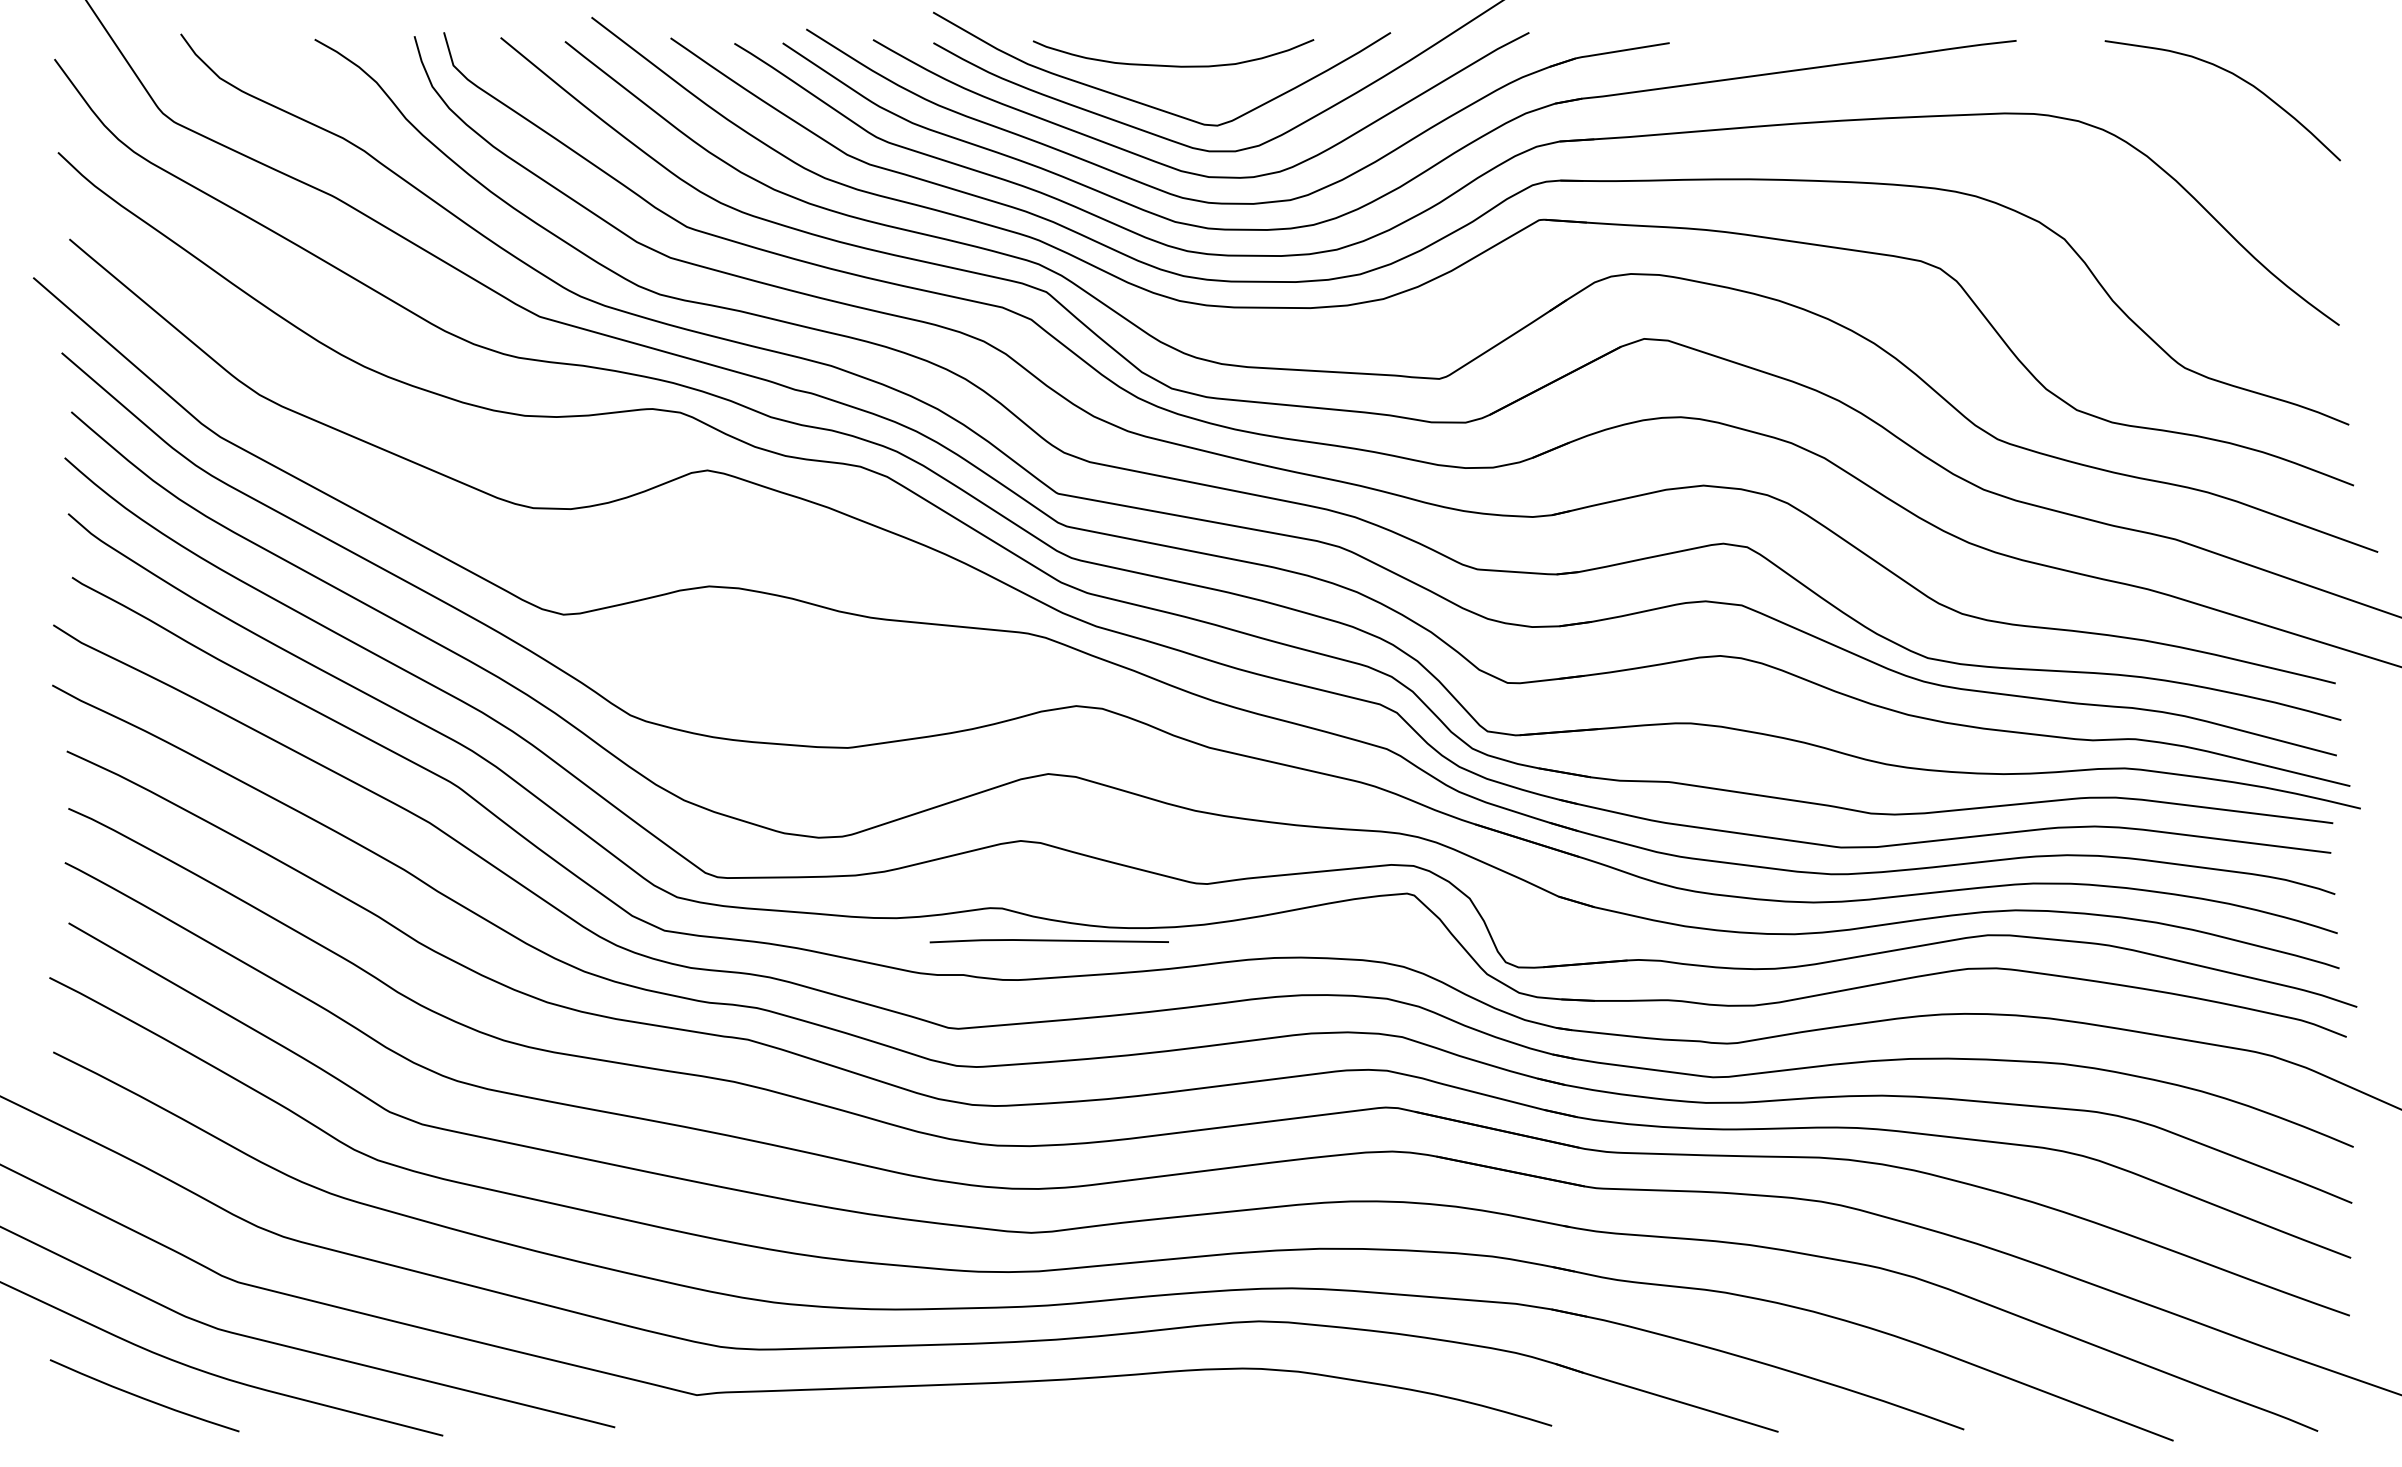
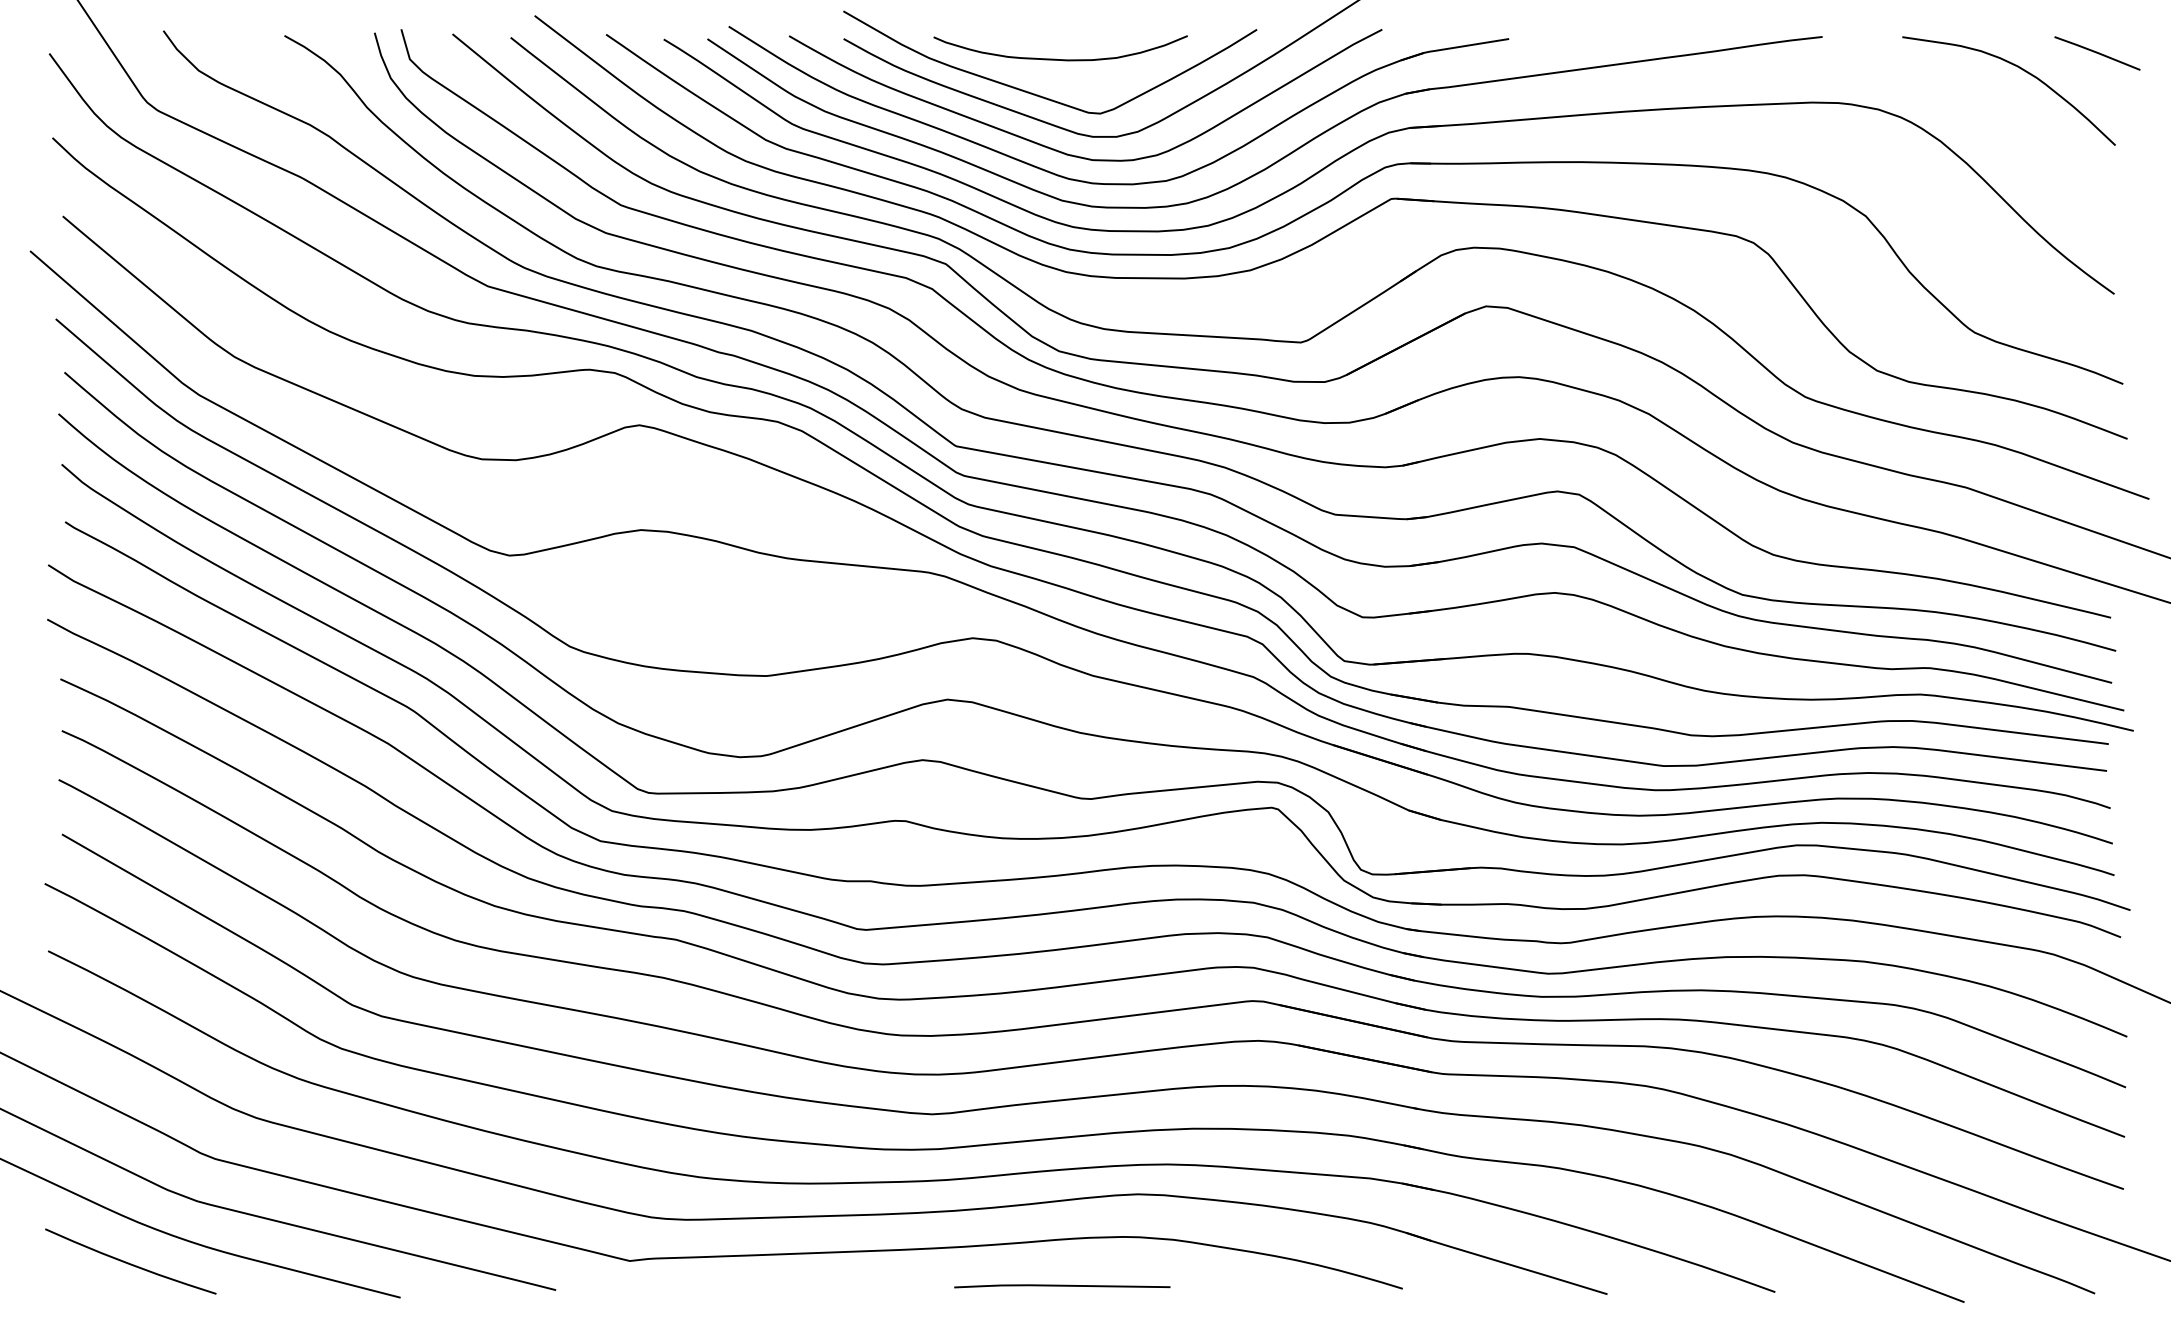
line: (2320, 59) -> (2097, 53), added
line: (1048, 941) -> (1061, 1286), moved

